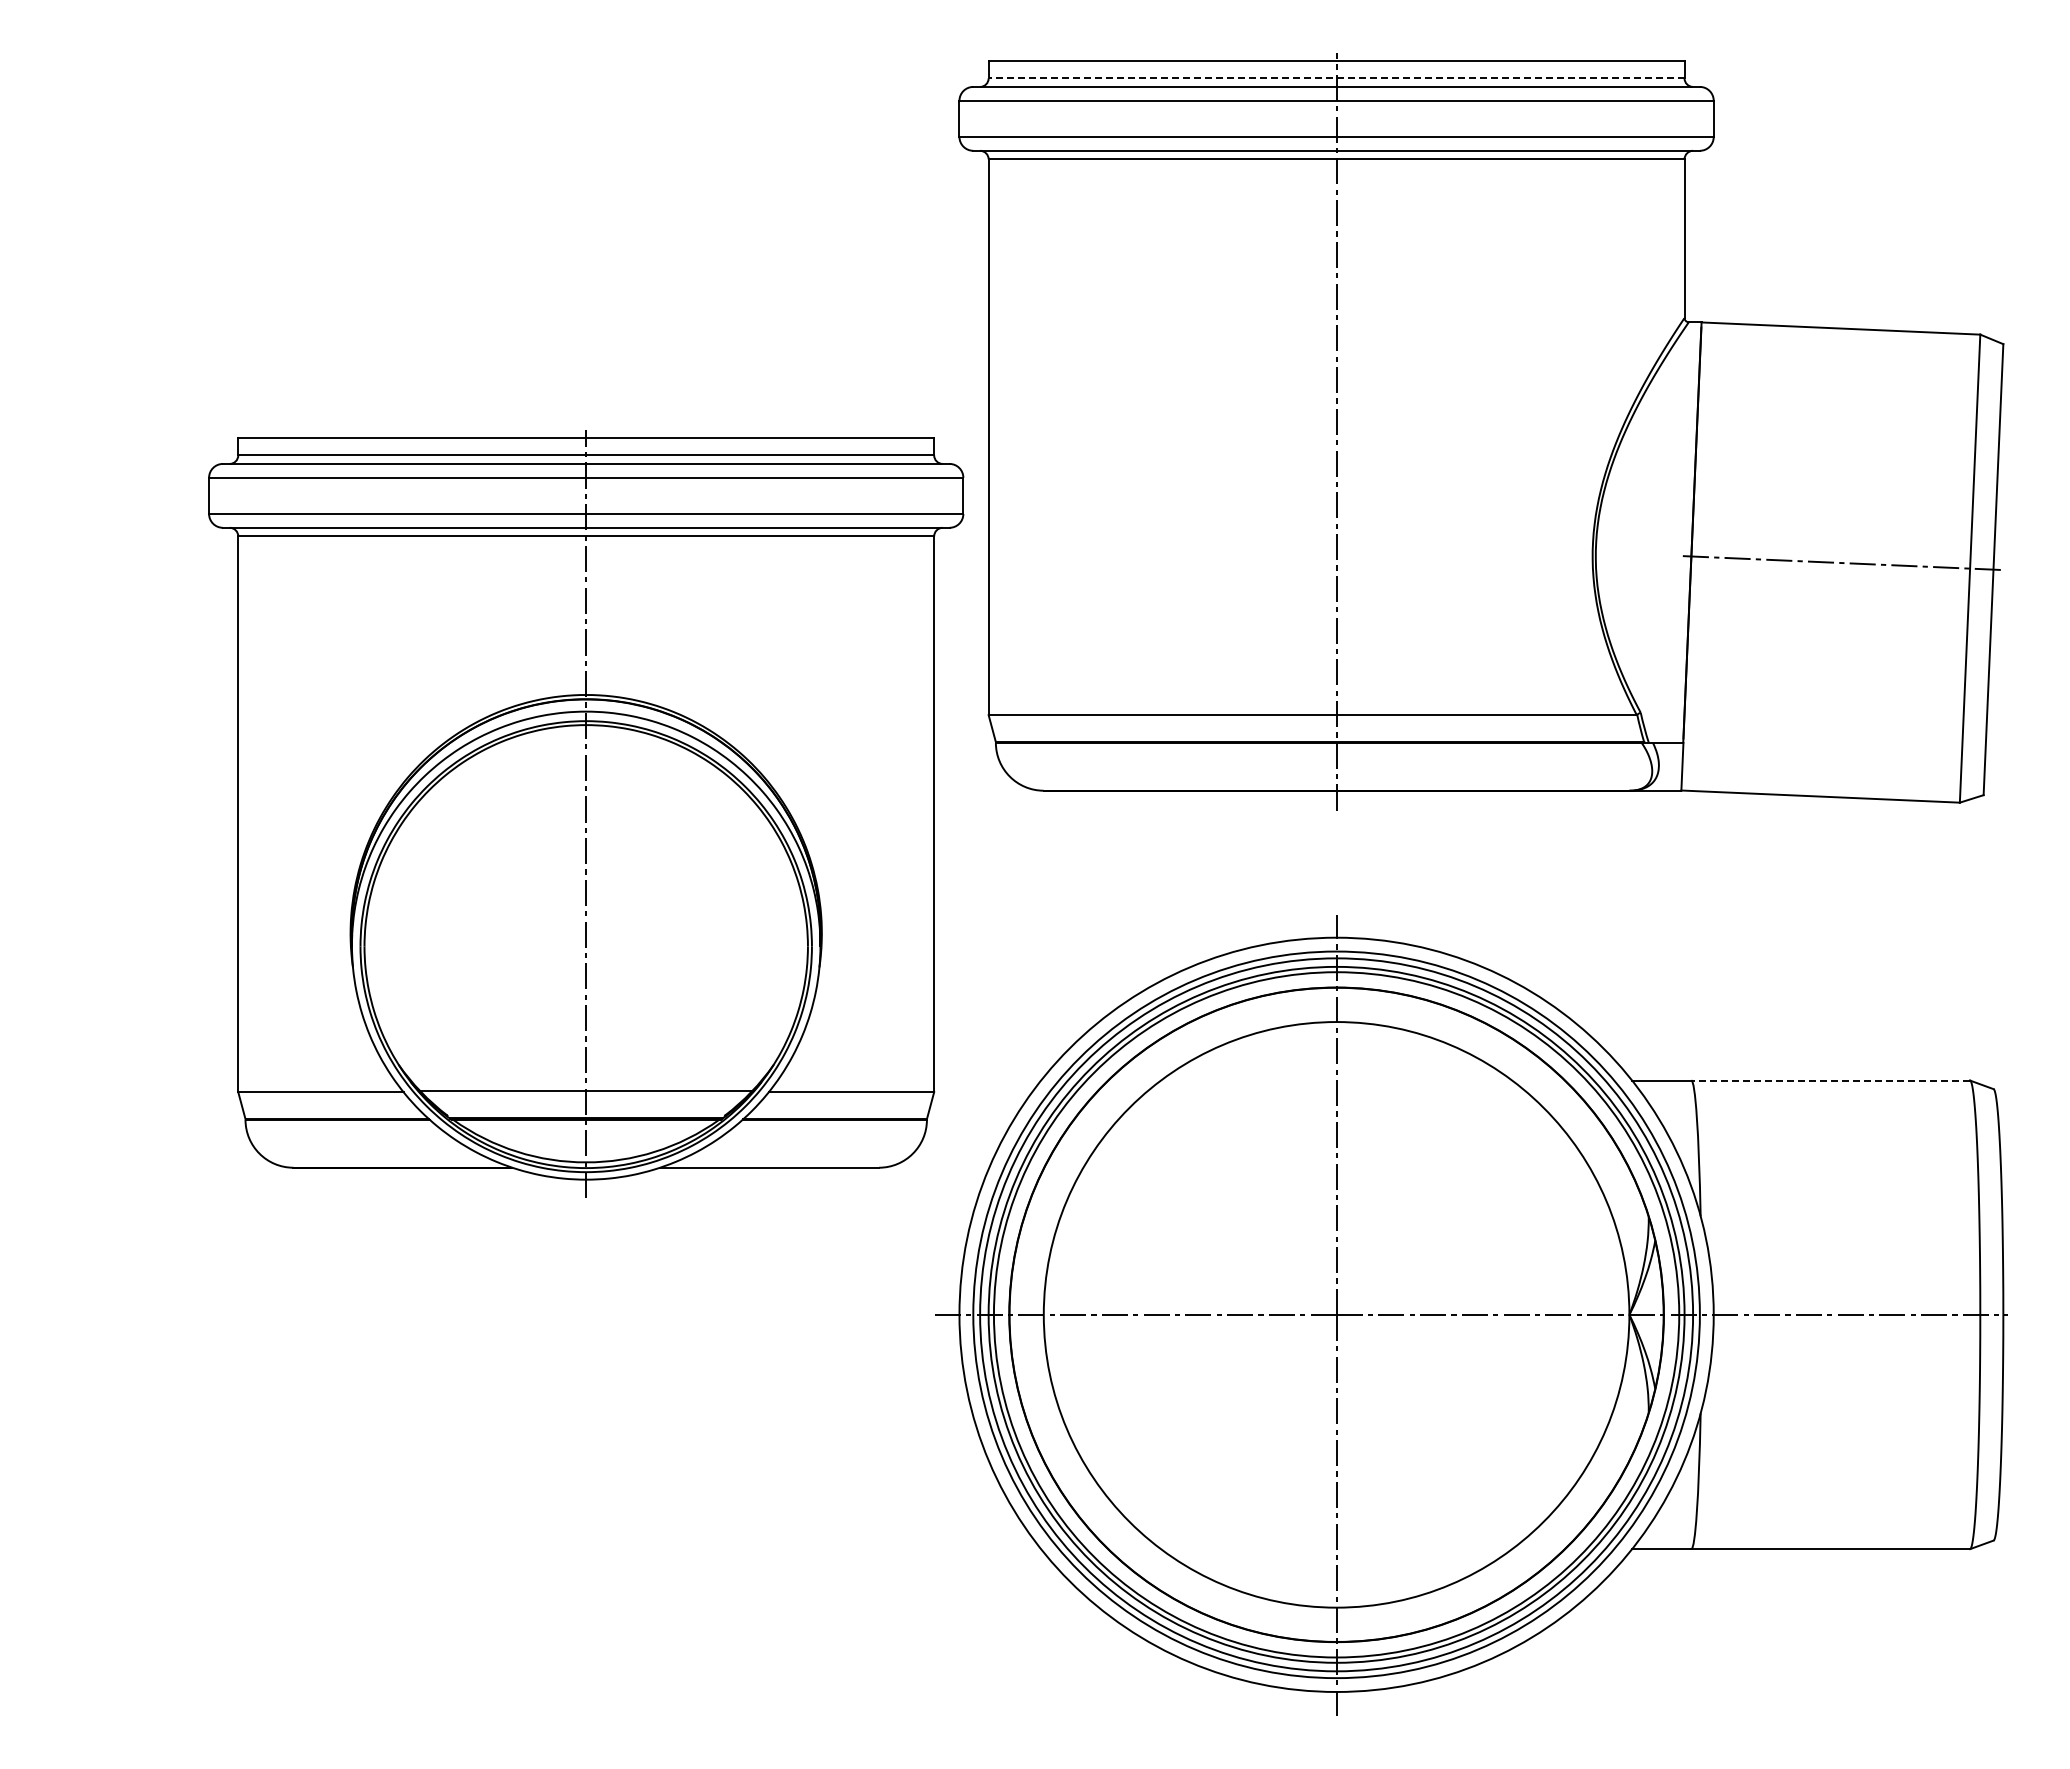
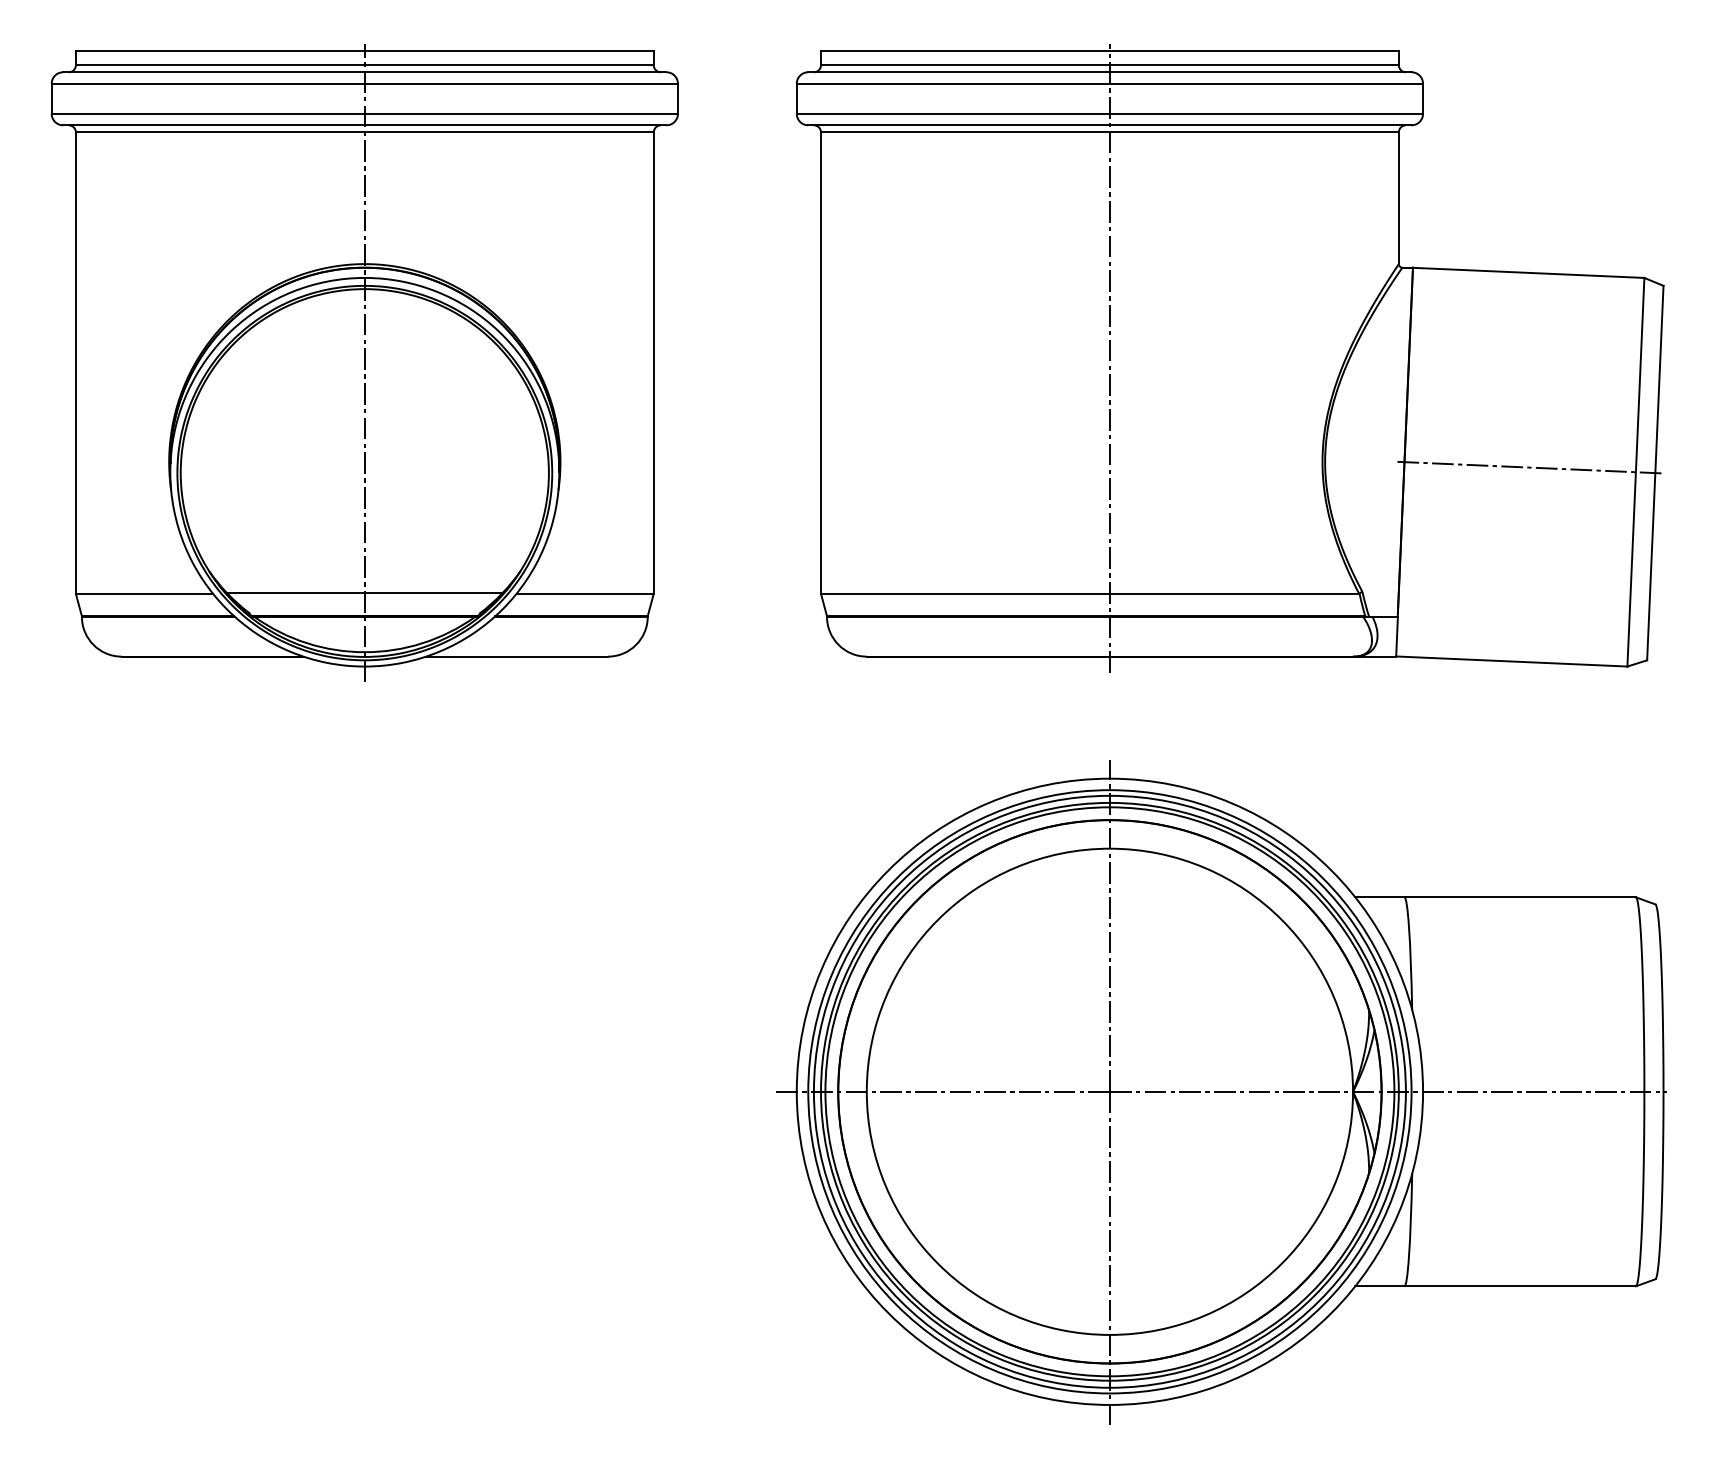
line: (1336, 78) -> (1109, 65), dashed -> solid
part: (586, 813) -> (365, 362), moved
line: (1830, 1080) -> (1520, 897), dashed -> solid

